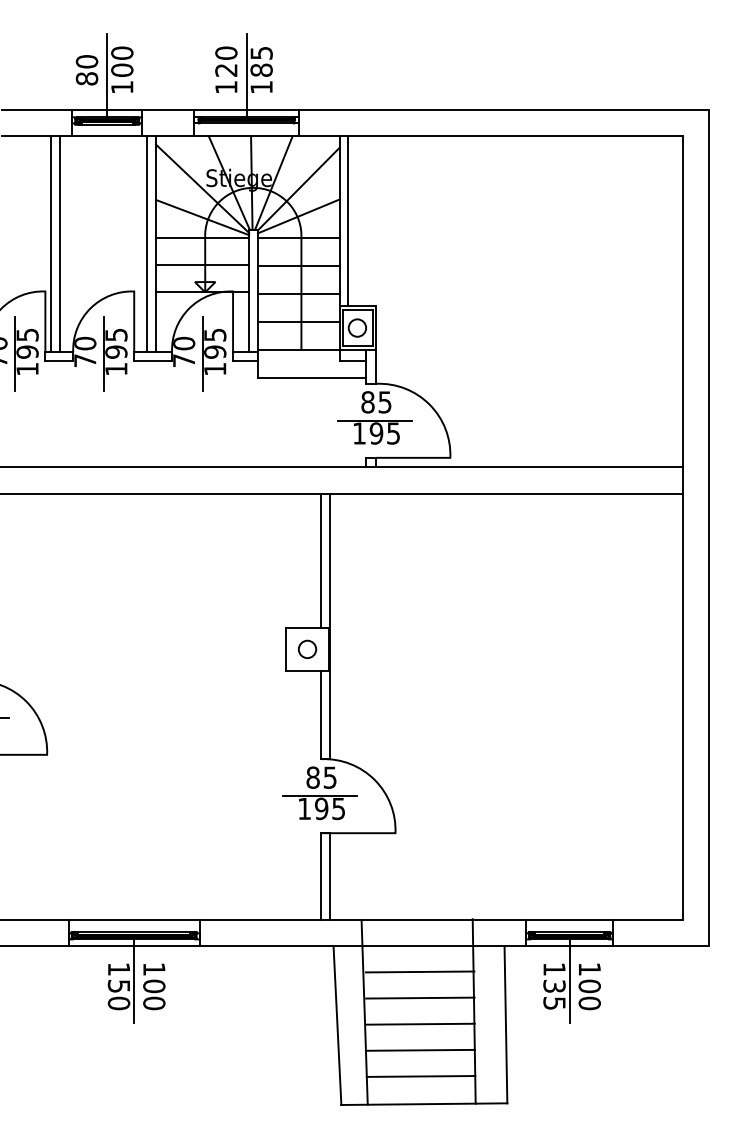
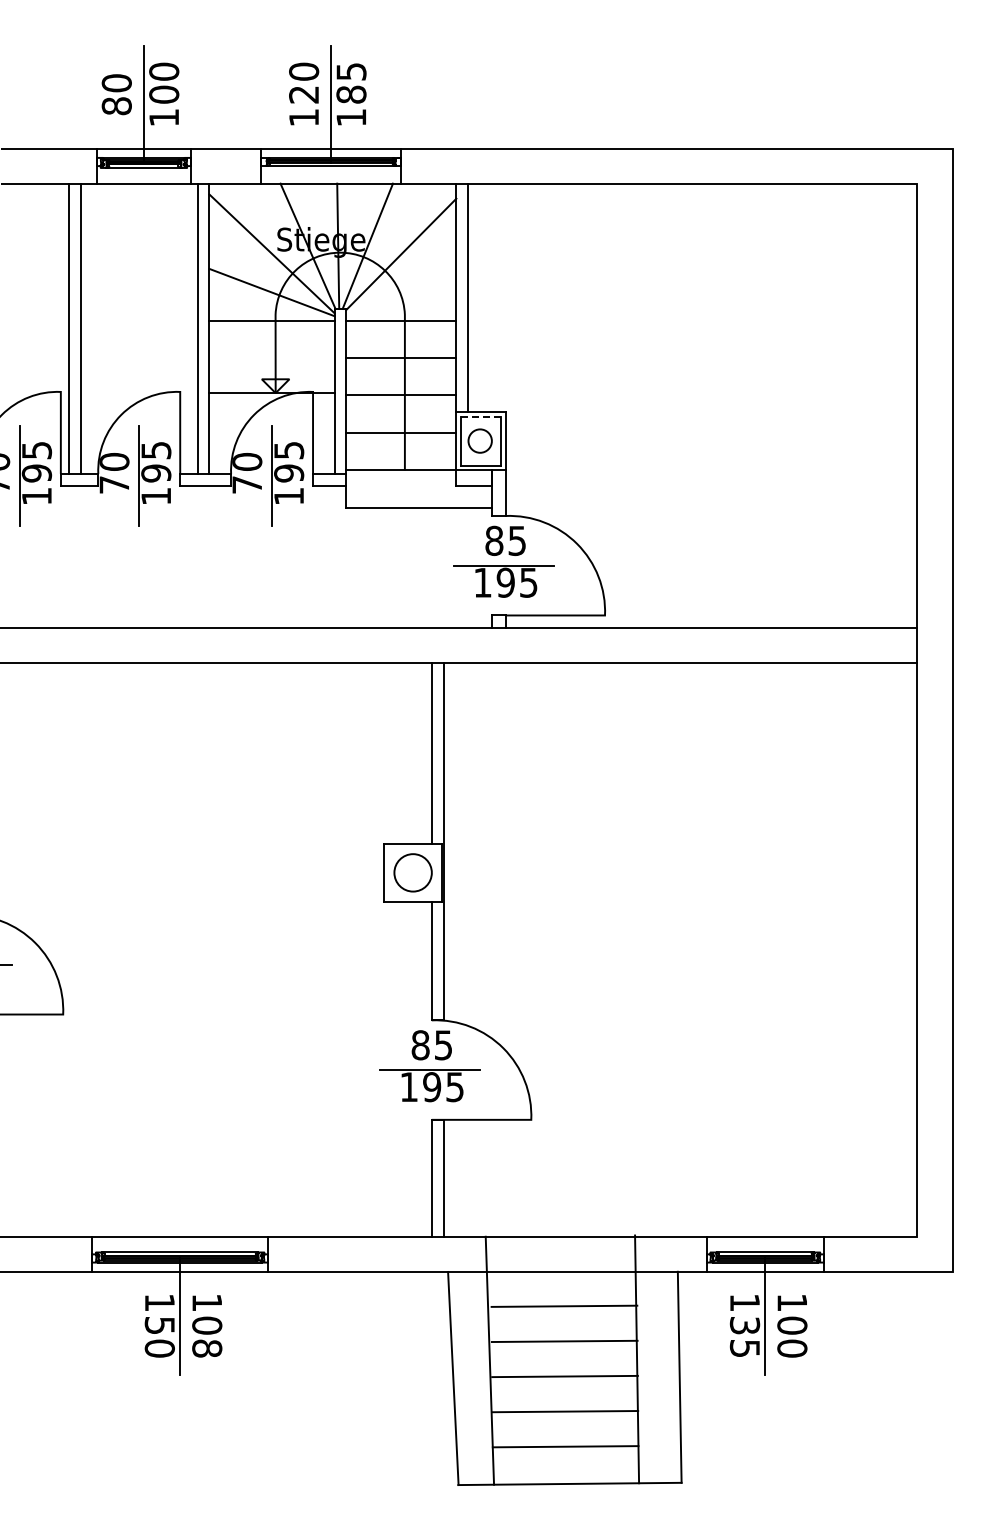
line: (298, 216) -> (401, 290), removed
line: (202, 265) -> (271, 356), removed
line: (357, 309) -> (480, 416), solid -> dashed
circle: (307, 649) -> (412, 872), size x1.6
text: (153, 1003) -> (206, 1348), 100 -> 108

